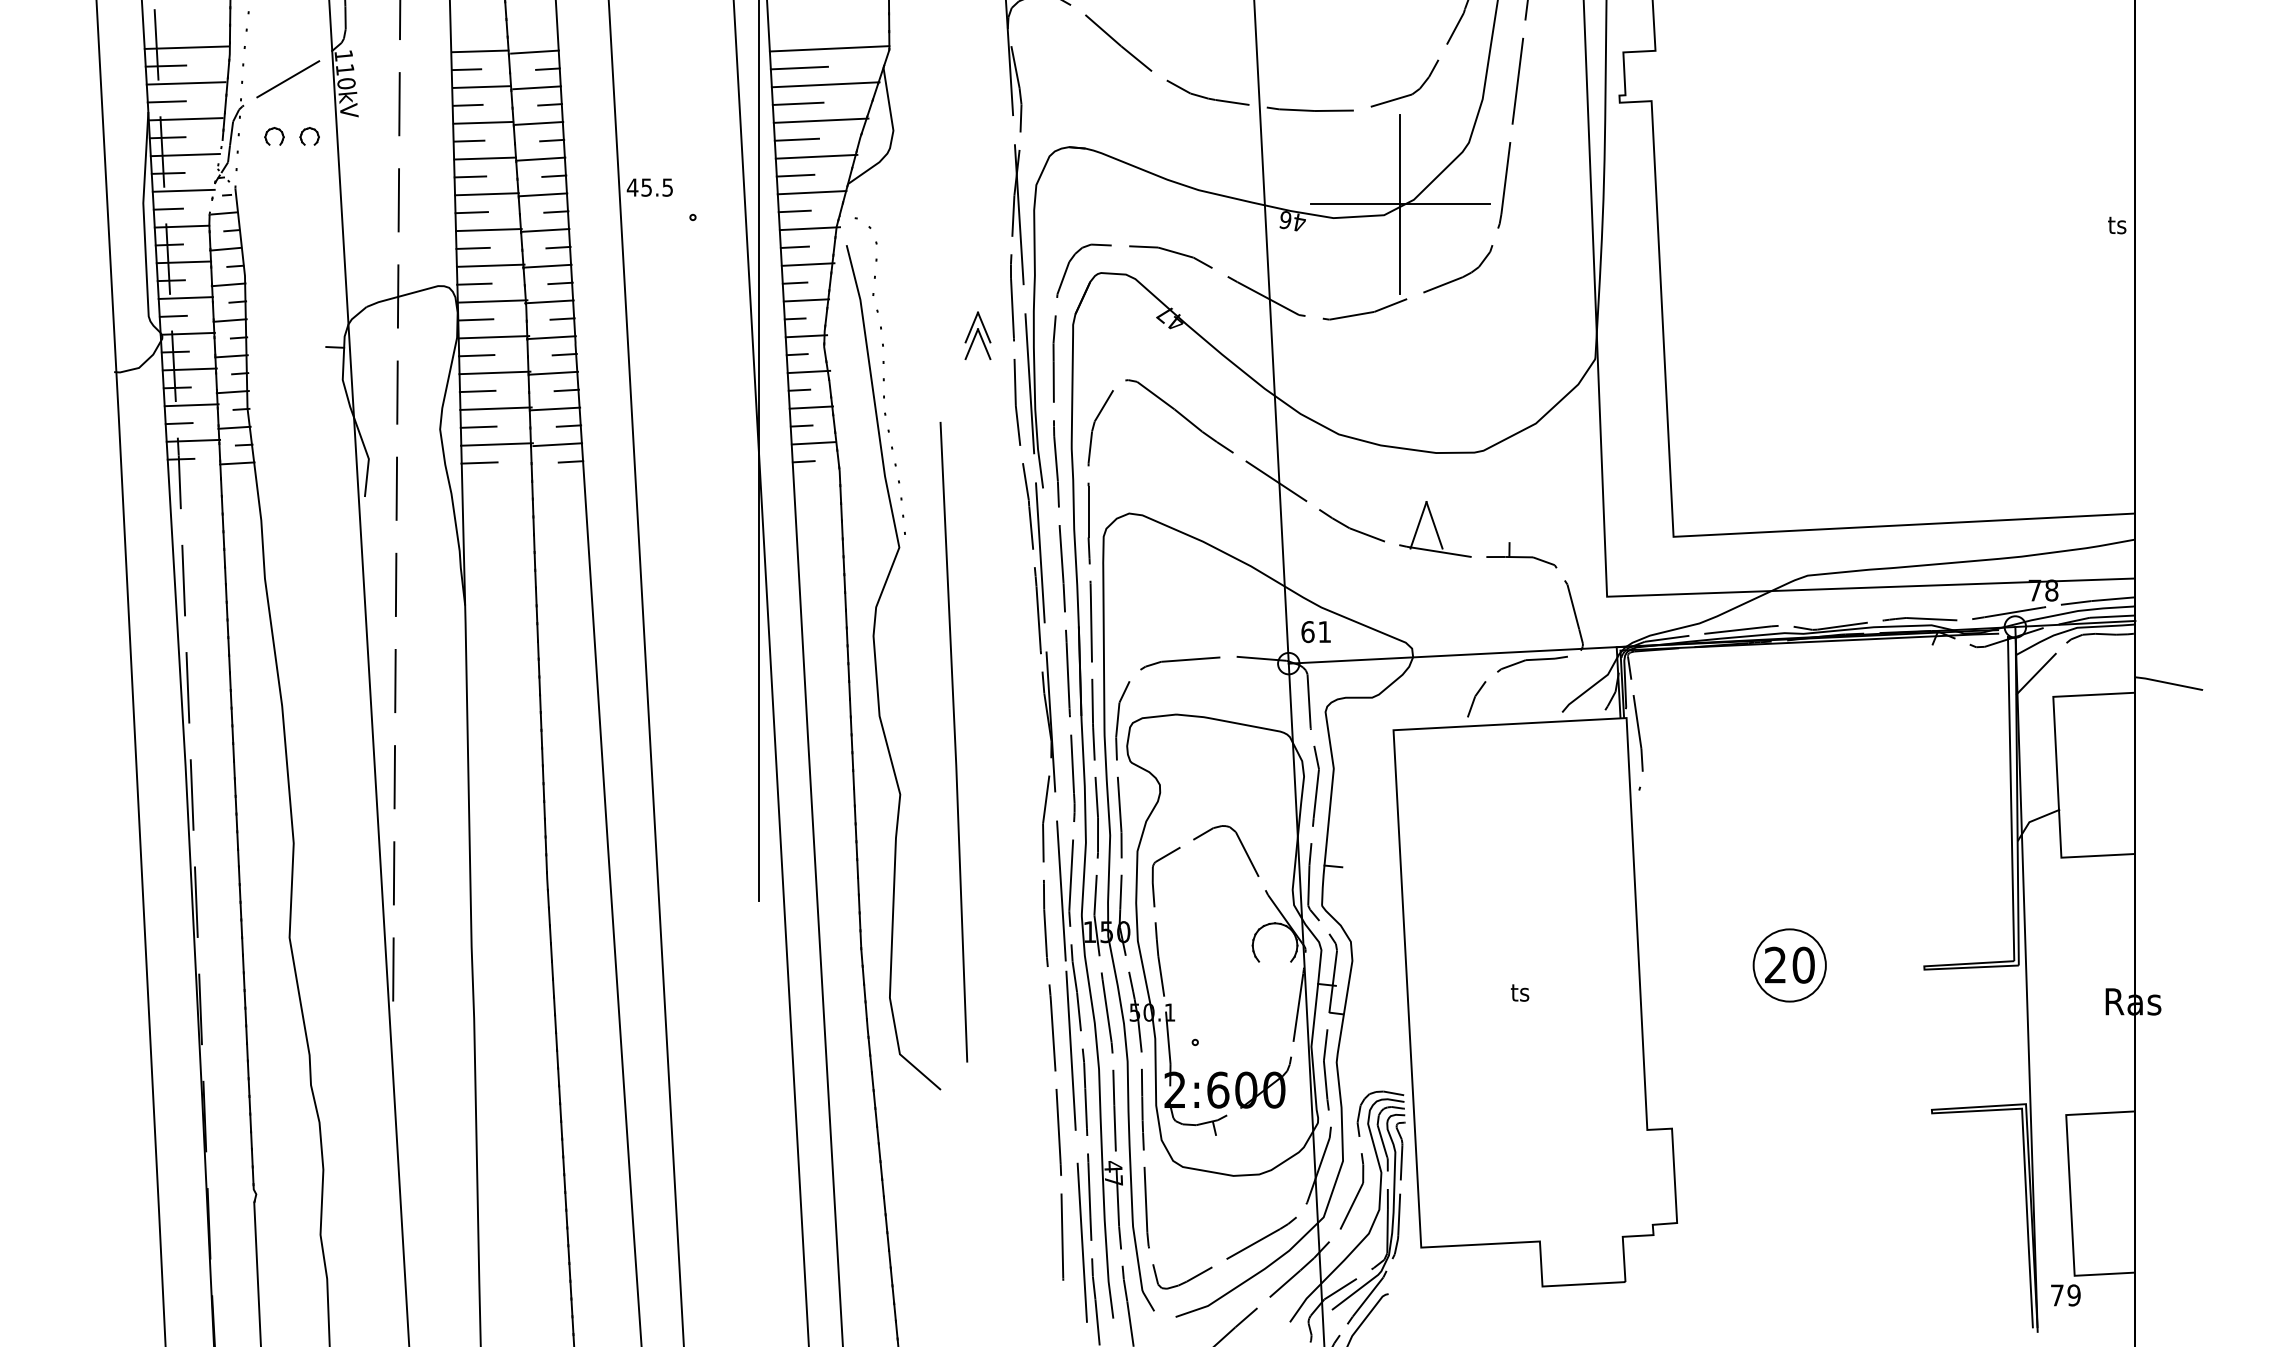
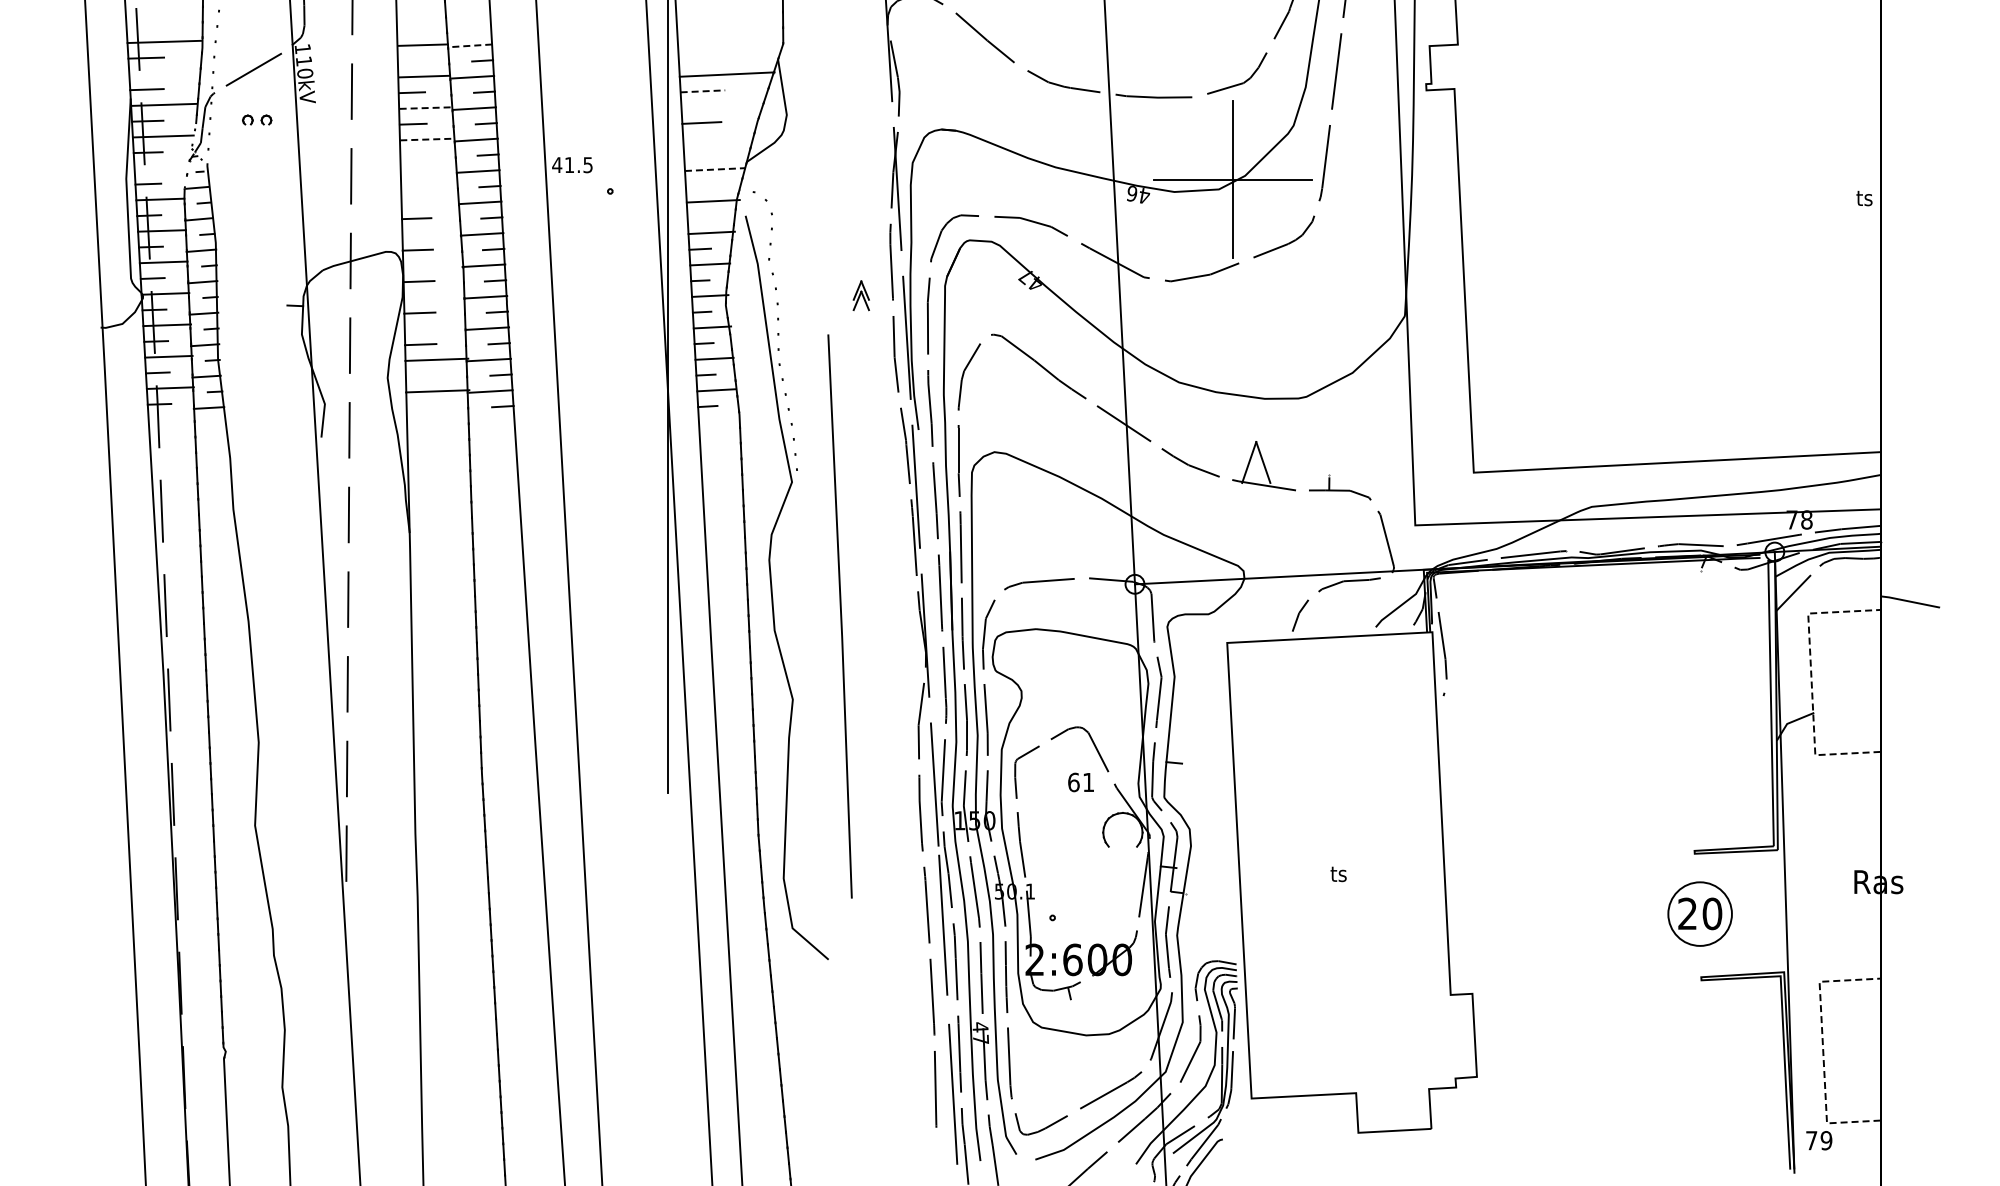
line: (829, 48) -> (730, 42), removed
line: (534, 51) -> (470, 45), solid -> dashed
line: (798, 67) -> (703, 59), removed
line: (466, 68) -> (410, 60), removed
line: (185, 83) -> (163, 73), removed
line: (798, 103) -> (703, 91), solid -> dashed
line: (820, 121) -> (722, 106), removed
line: (484, 123) -> (426, 108), solid -> dashed
part: (291, 135) -> (256, 119), size x0.6
line: (816, 156) -> (719, 137), removed
line: (485, 158) -> (427, 139), solid -> dashed
line: (795, 175) -> (700, 154), removed
line: (470, 176) -> (414, 155), removed
text: (646, 188) -> (569, 165), 45.5 -> 41.5
line: (183, 190) -> (161, 167), removed
line: (812, 192) -> (715, 169), solid -> dashed
line: (486, 193) -> (428, 170), removed
line: (794, 210) -> (699, 185), removed
line: (471, 211) -> (415, 186), removed
line: (488, 230) -> (430, 202), removed
line: (794, 247) -> (699, 217), removed
line: (491, 265) -> (432, 233), removed
line: (492, 301) -> (433, 265), removed
part: (978, 335) -> (861, 295), size x0.7
line: (493, 336) -> (434, 296), removed
line: (494, 373) -> (435, 328), removed
line: (478, 426) -> (421, 375), removed
line: (479, 462) -> (422, 407), removed
text: (1315, 632) -> (1080, 782), moved
line: (954, 742) -> (840, 616), moved
line: (2057, 772) -> (1811, 680), solid -> dashed
part: (1789, 964) -> (1699, 913), moved
line: (2070, 1190) -> (1823, 1048), solid -> dashed

